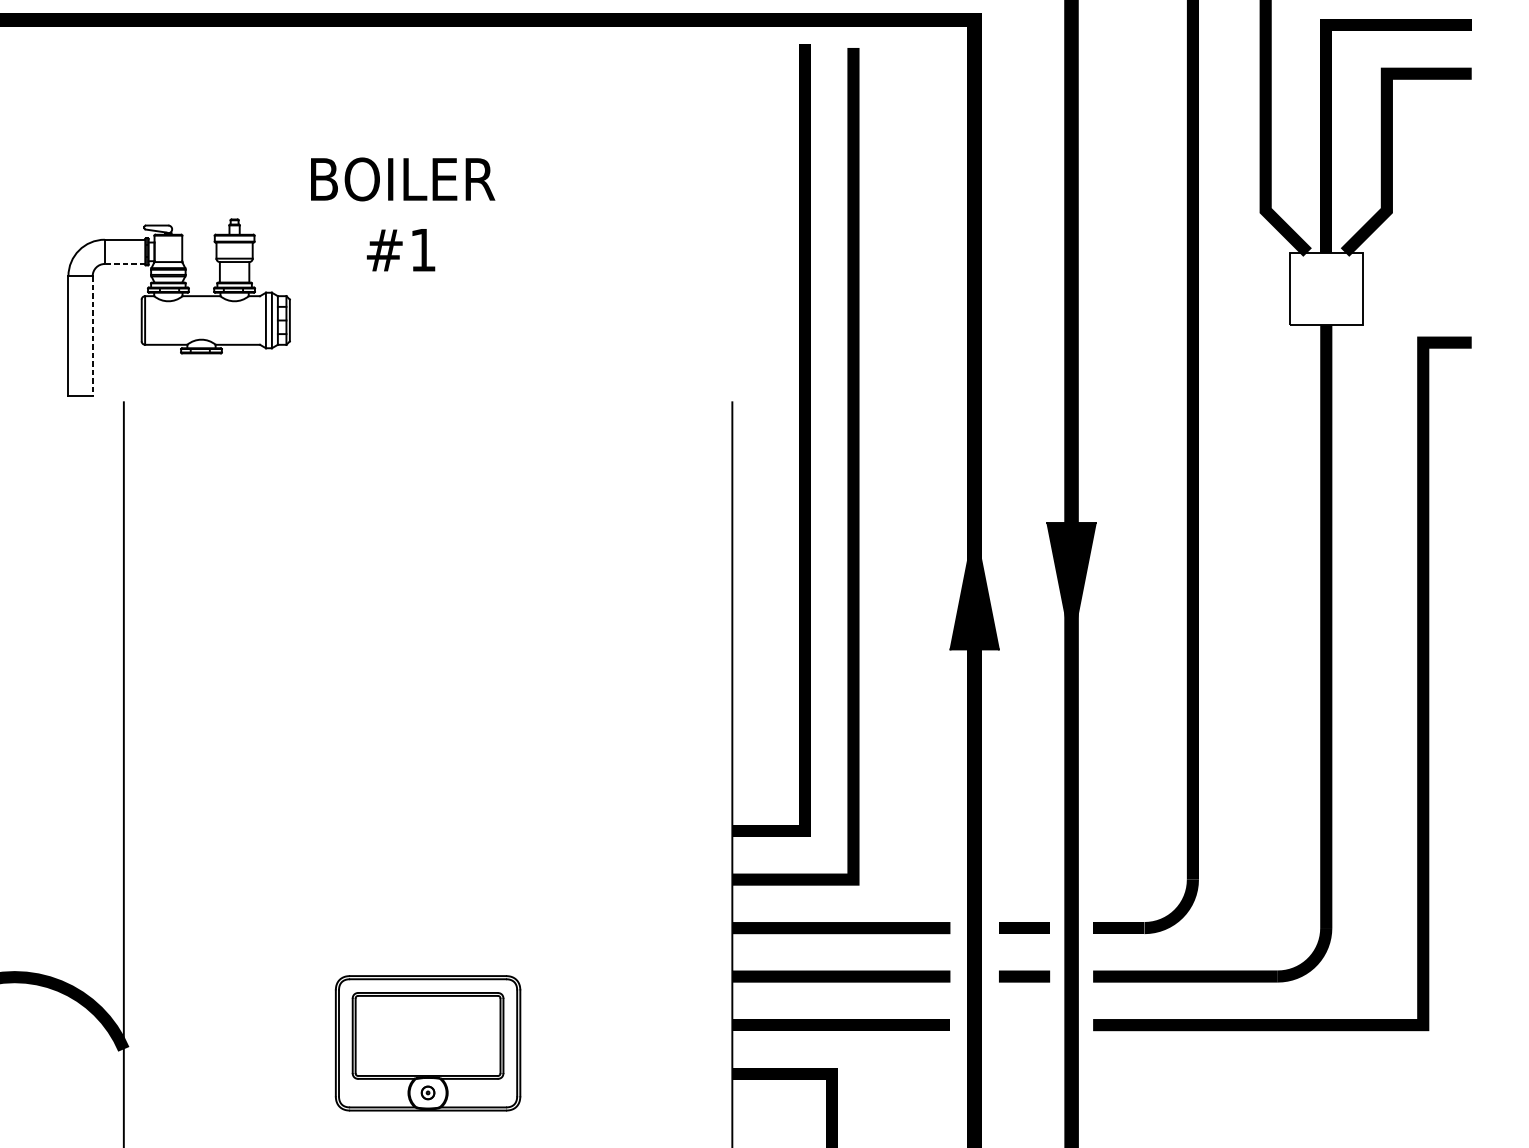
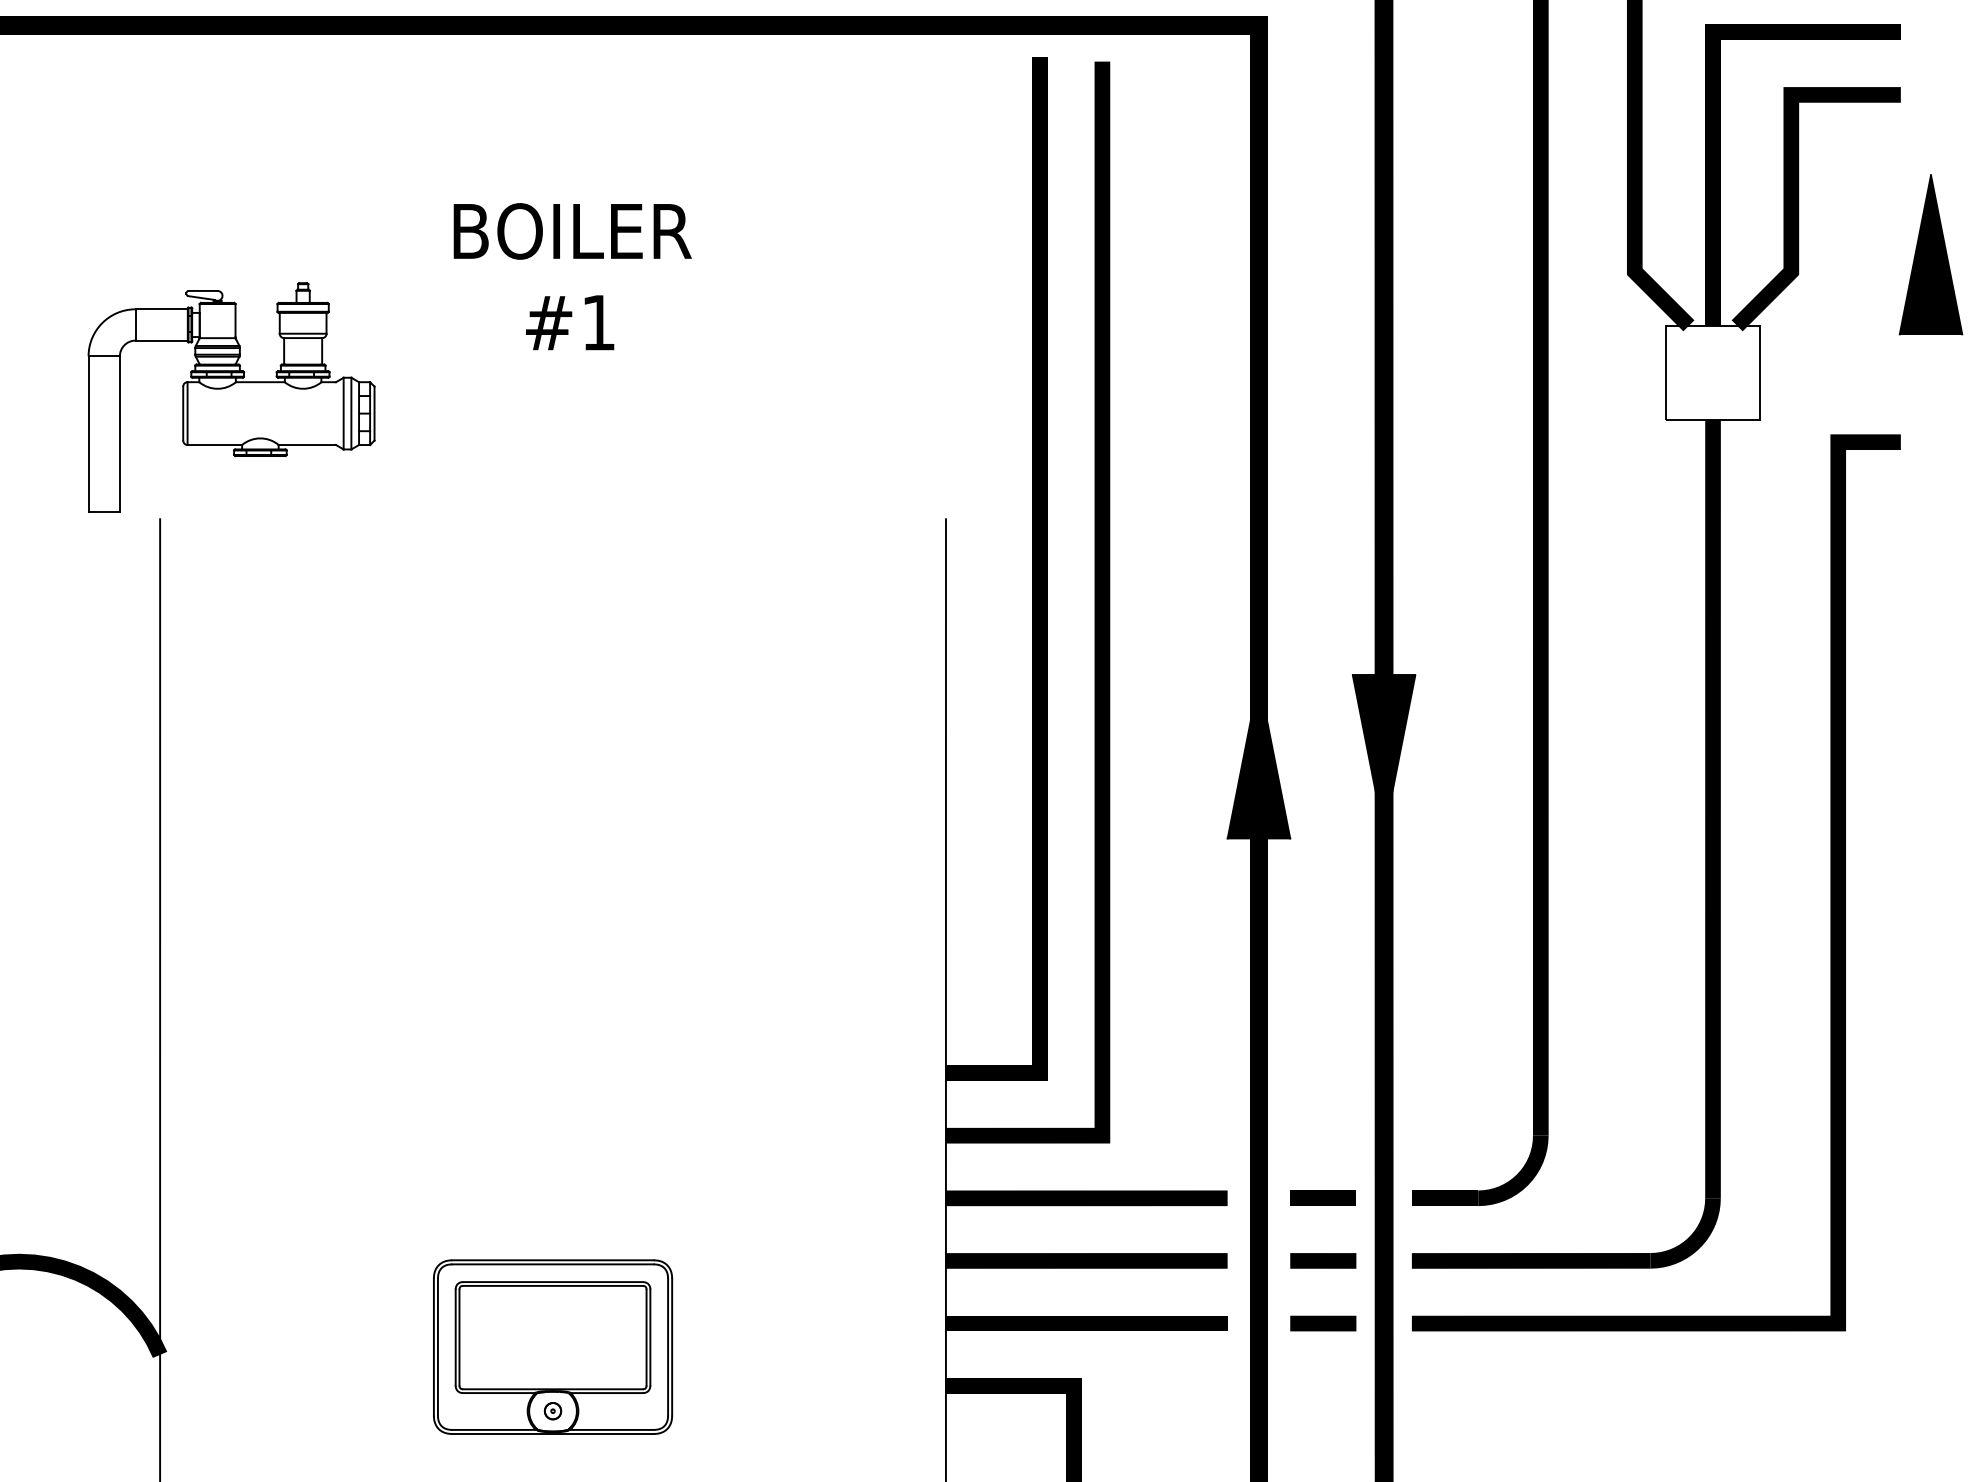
part: (1494, 197) -> (1930, 254), added
text: (402, 214) -> (572, 276), moved
line: (124, 263) -> (161, 340), dashed -> solid
line: (92, 335) -> (119, 433), dashed -> solid
line: (1024, 1025) -> (1323, 1323), added

